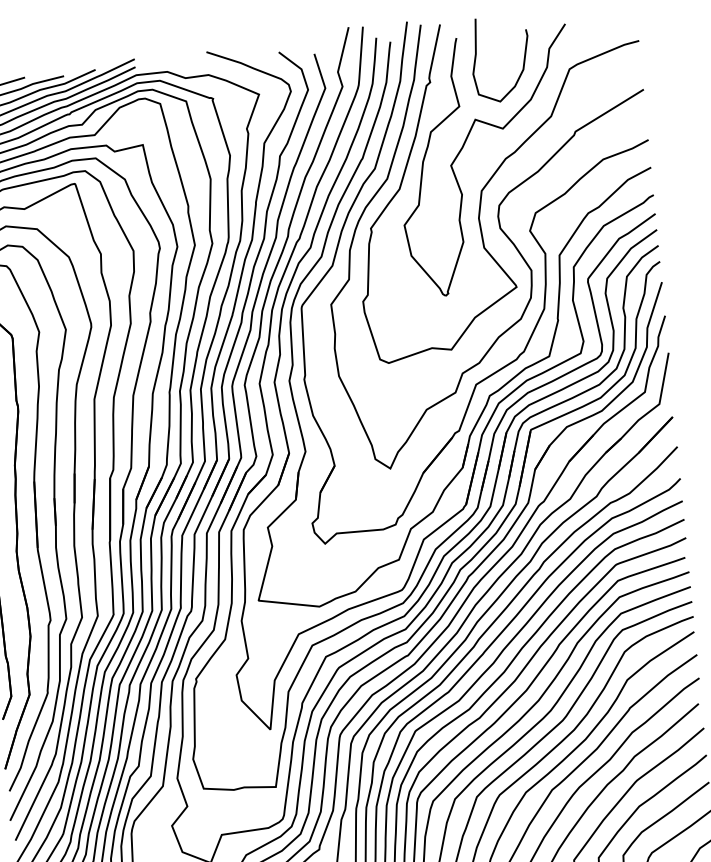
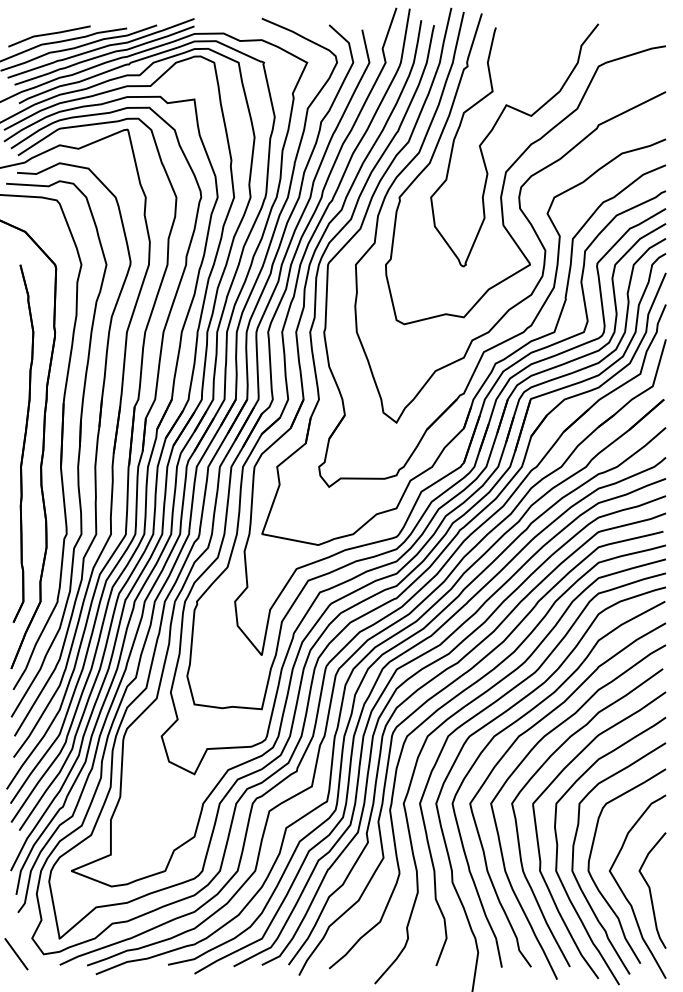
curve: (522, 63) -> (555, 57), removed

